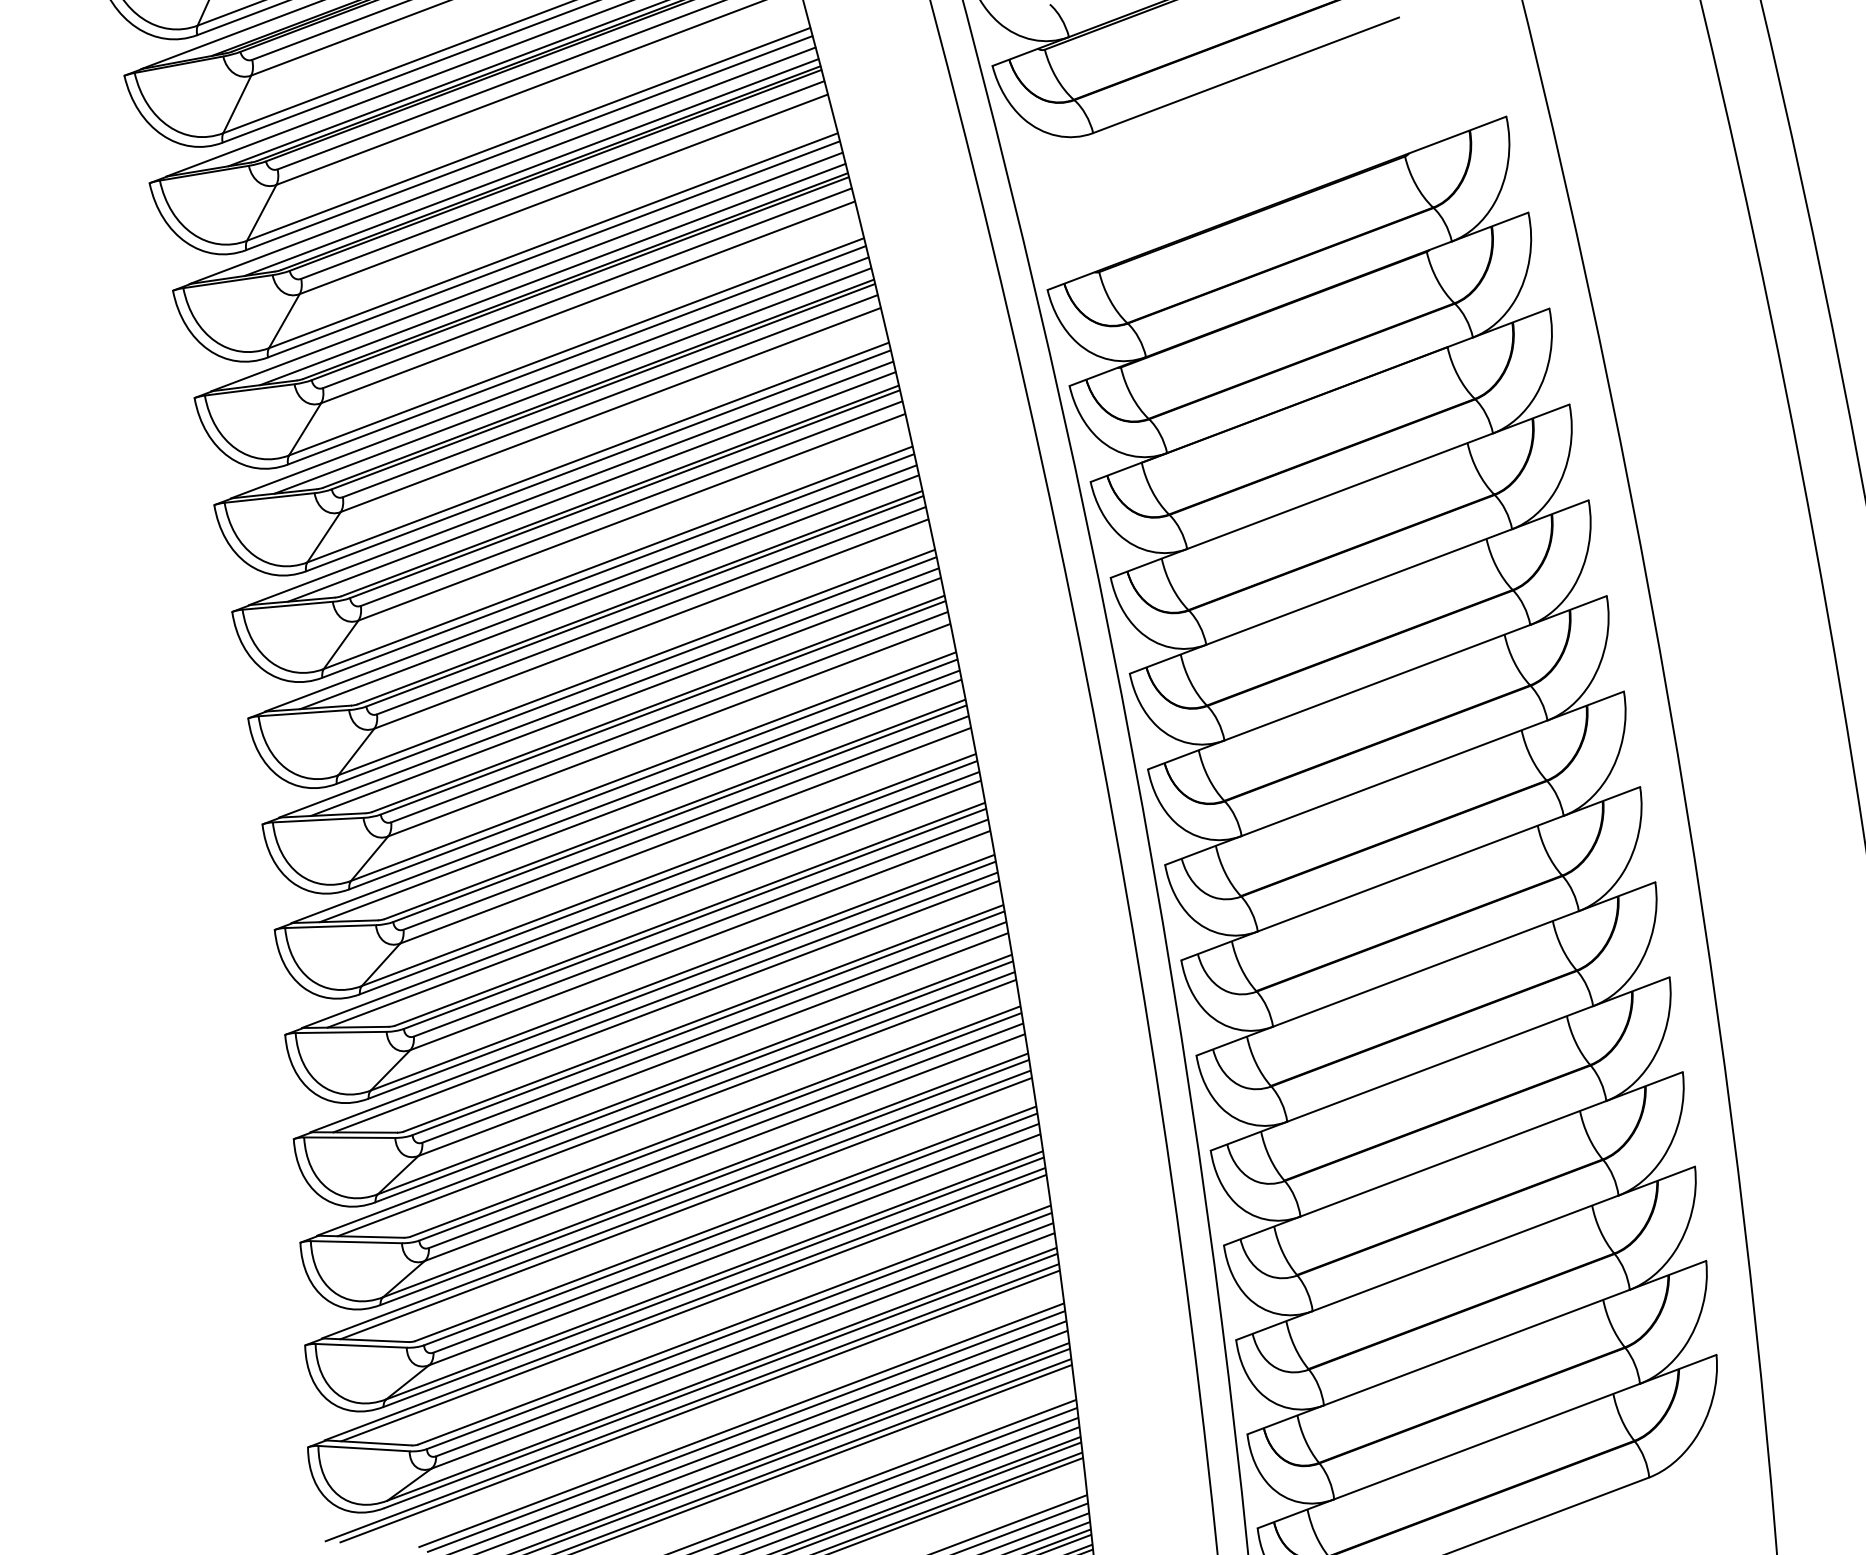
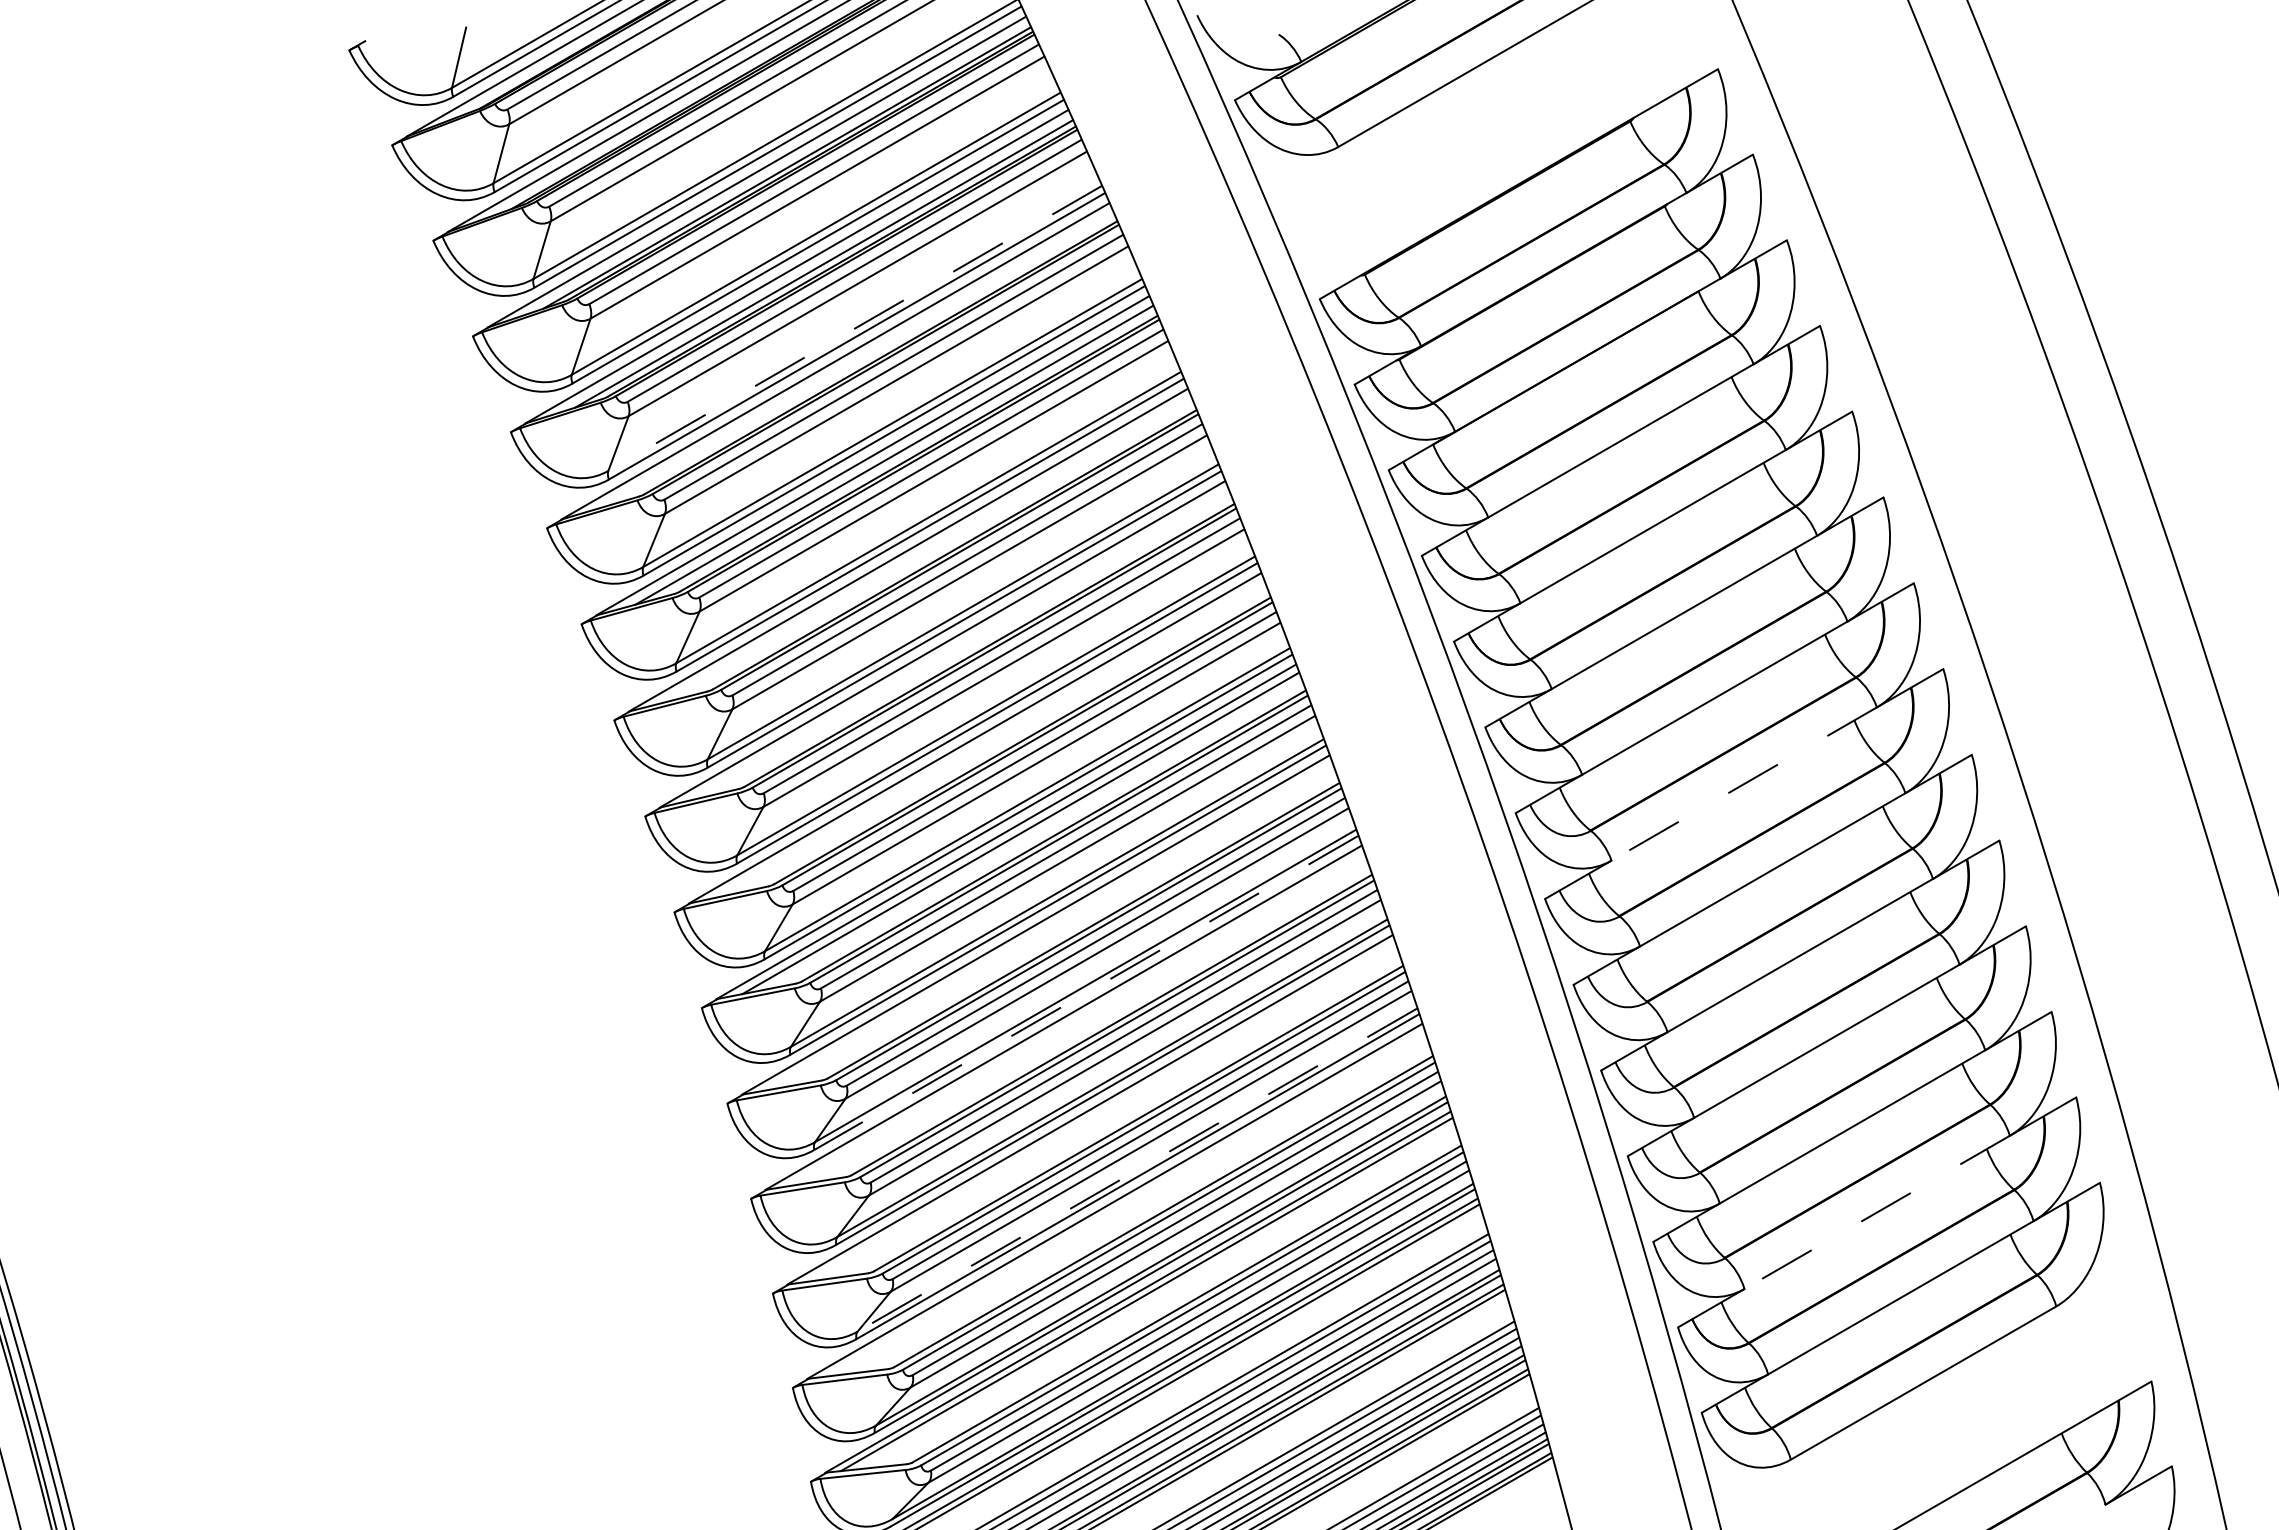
line: (553, 240) -> (855, 328), solid -> dashed
line: (552, 274) -> (859, 359), removed
line: (591, 487) -> (927, 550), removed
line: (608, 592) -> (959, 645), removed
line: (624, 696) -> (990, 739), removed
line: (1409, 874) -> (1743, 784), solid -> dashed
line: (653, 903) -> (1048, 926), removed
line: (682, 980) -> (1086, 993), solid -> dashed
line: (666, 1006) -> (1075, 1019), removed
line: (676, 1107) -> (1100, 1111), removed
line: (705, 1175) -> (1137, 1170), solid -> dashed
line: (686, 1208) -> (1124, 1203), removed
line: (1476, 1347) -> (1876, 1212), solid -> dashed

